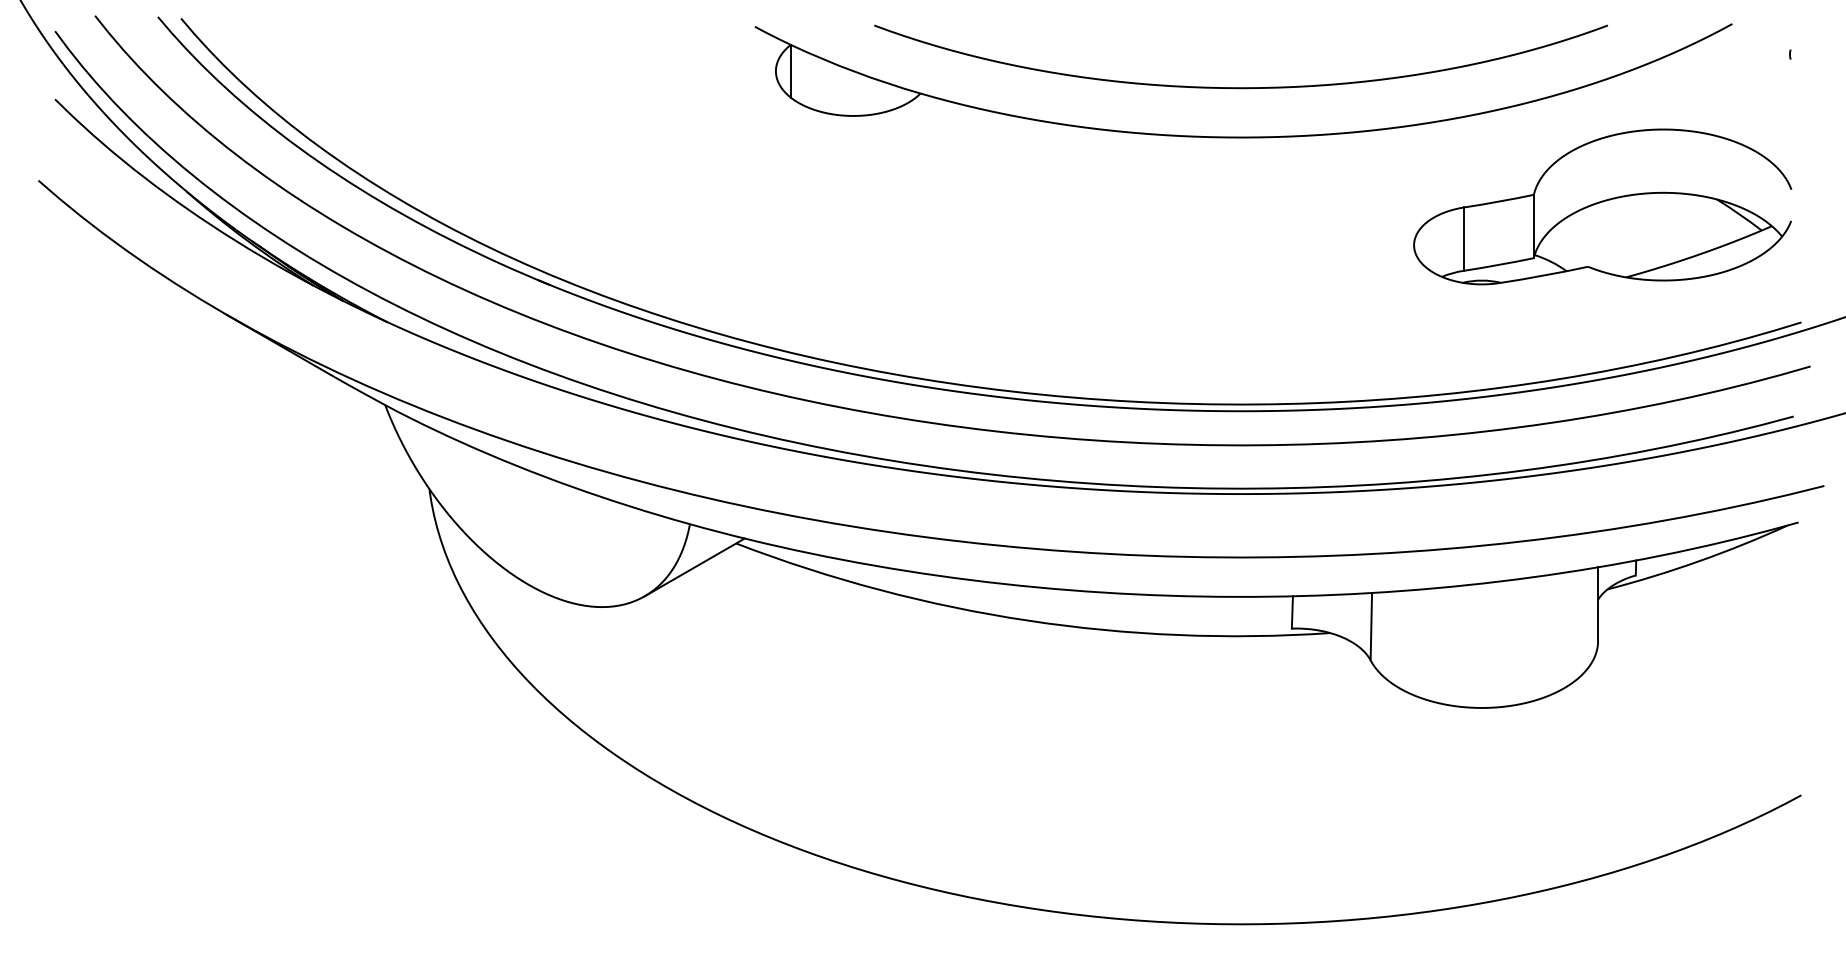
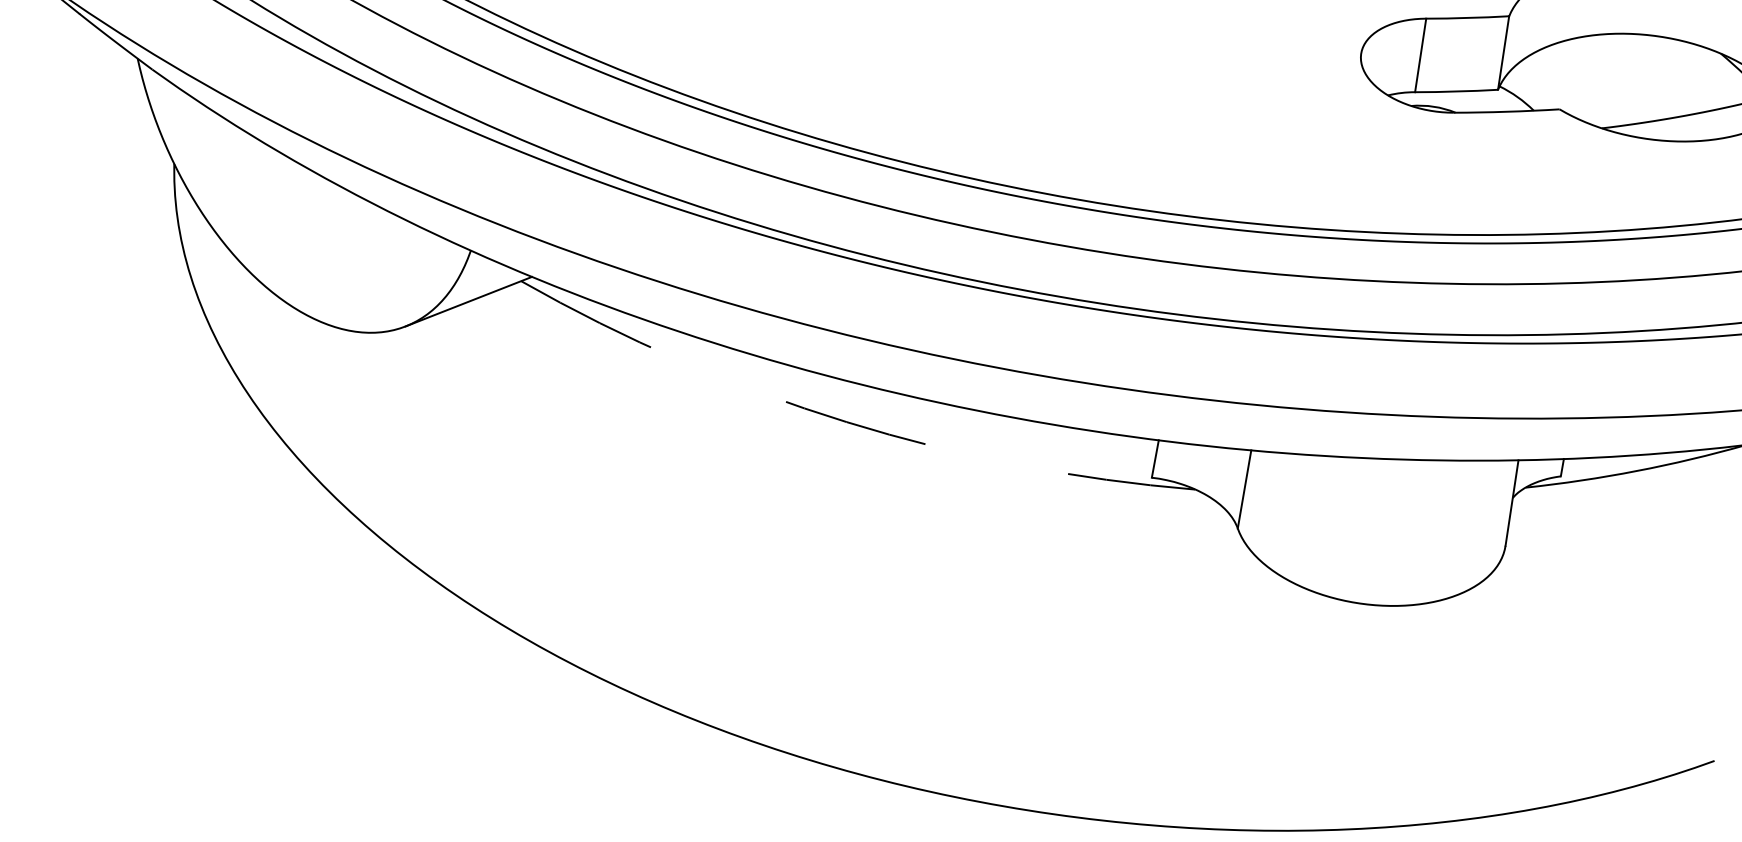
arc: (1028, 620) -> (847, 422), solid -> dashed

